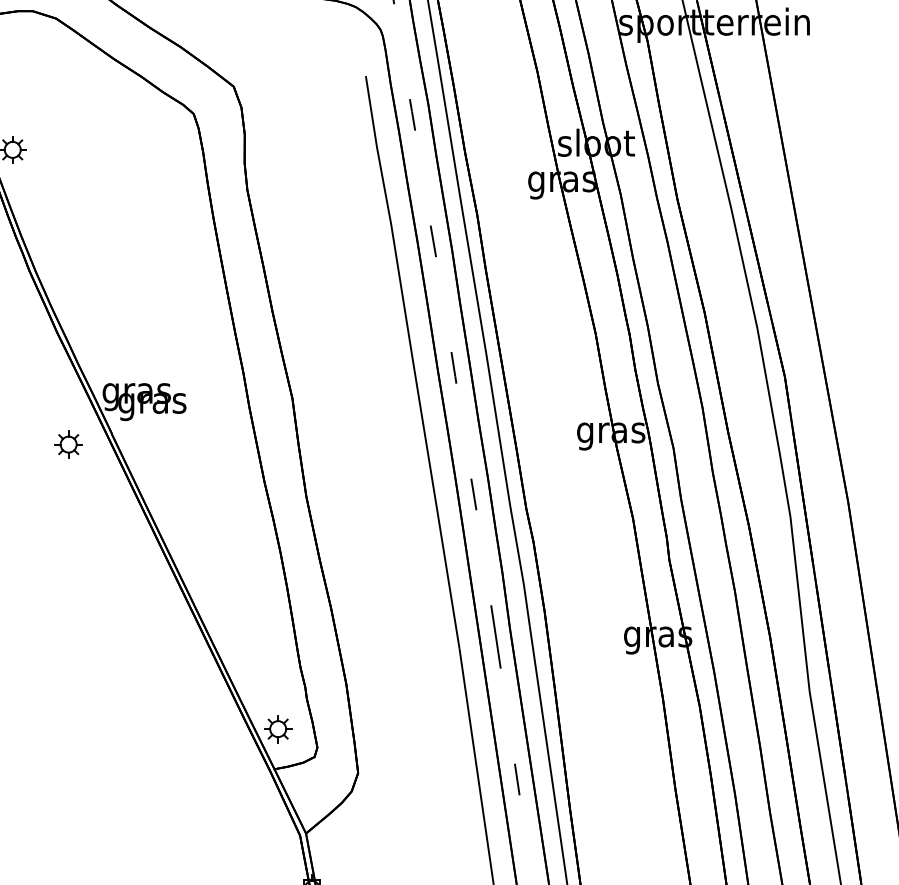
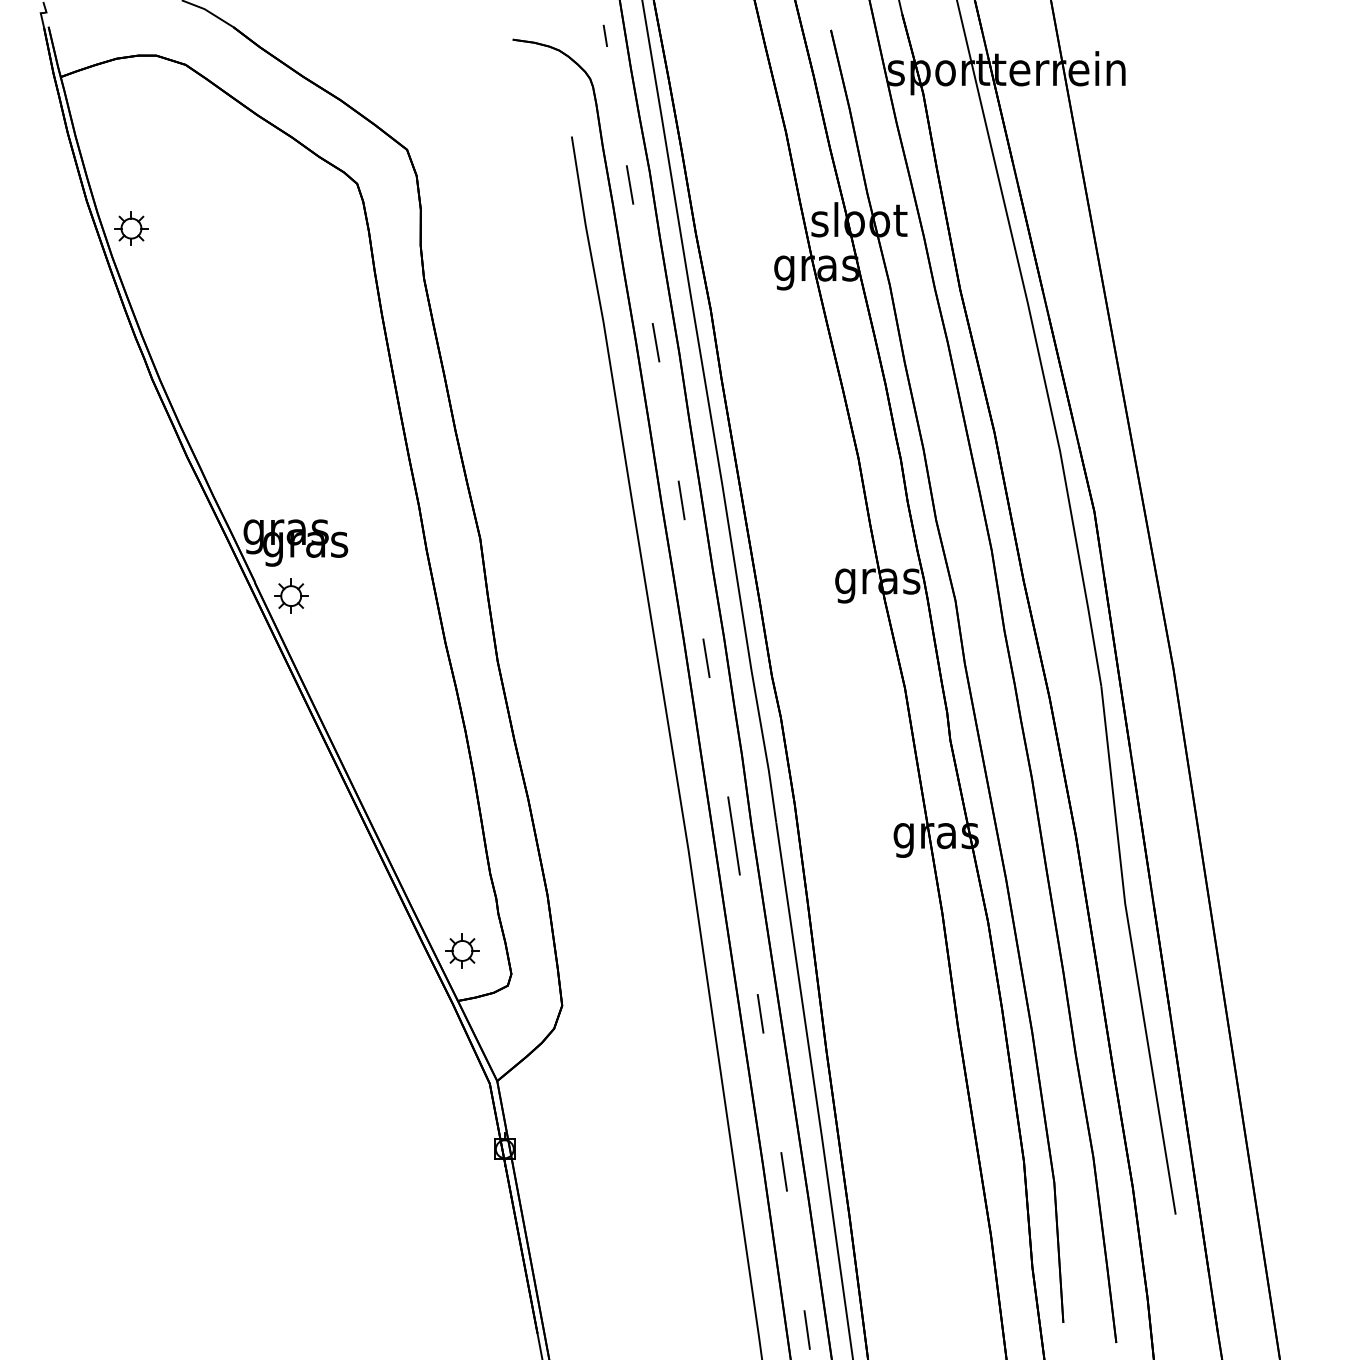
part: (68, 444) -> (291, 595), moved

